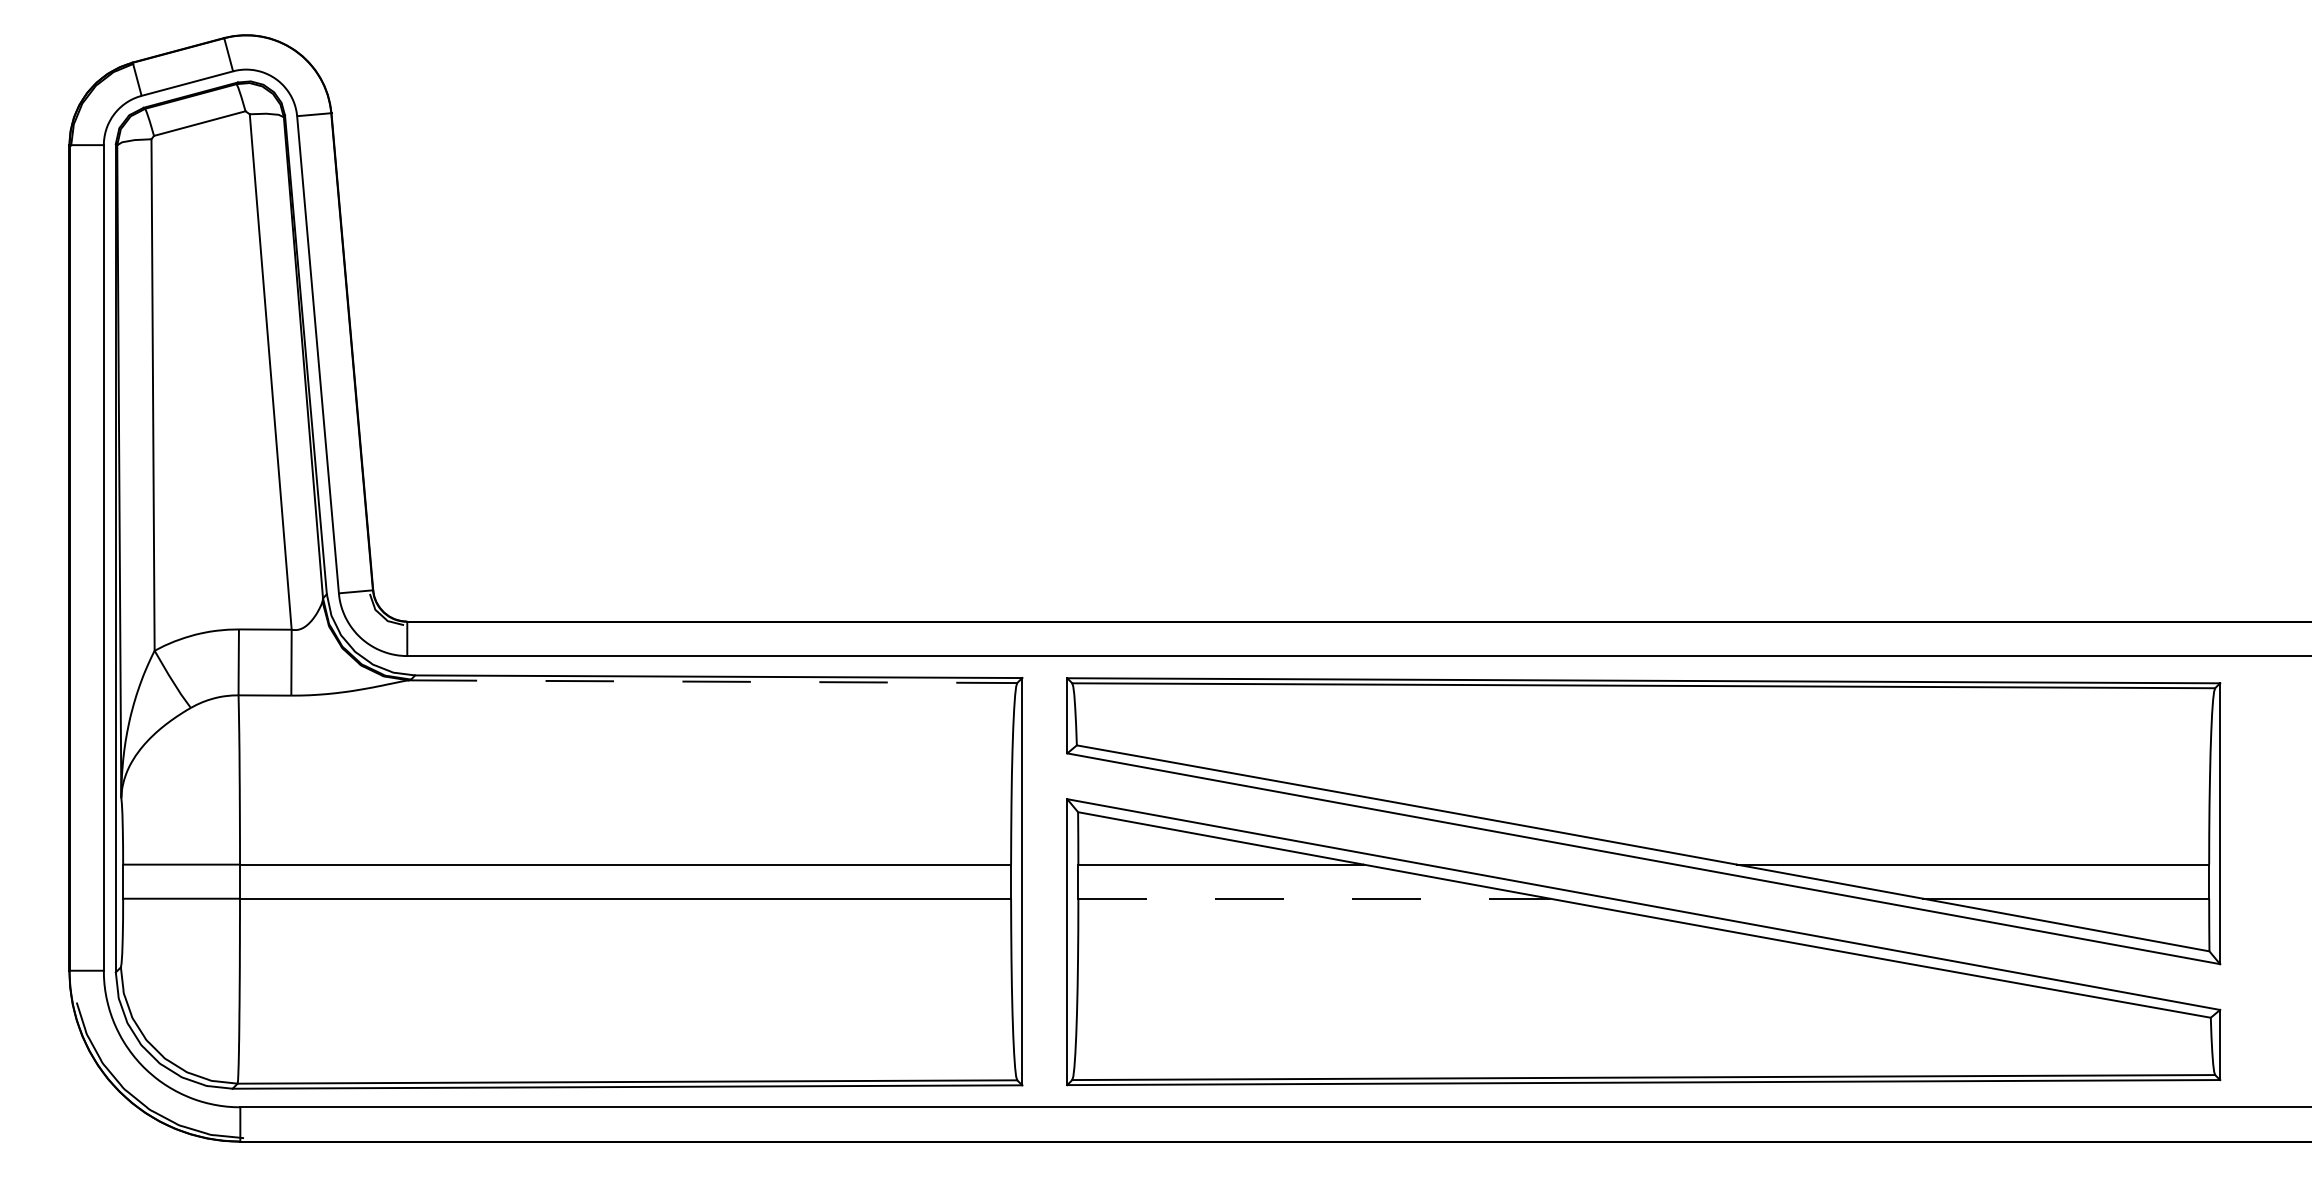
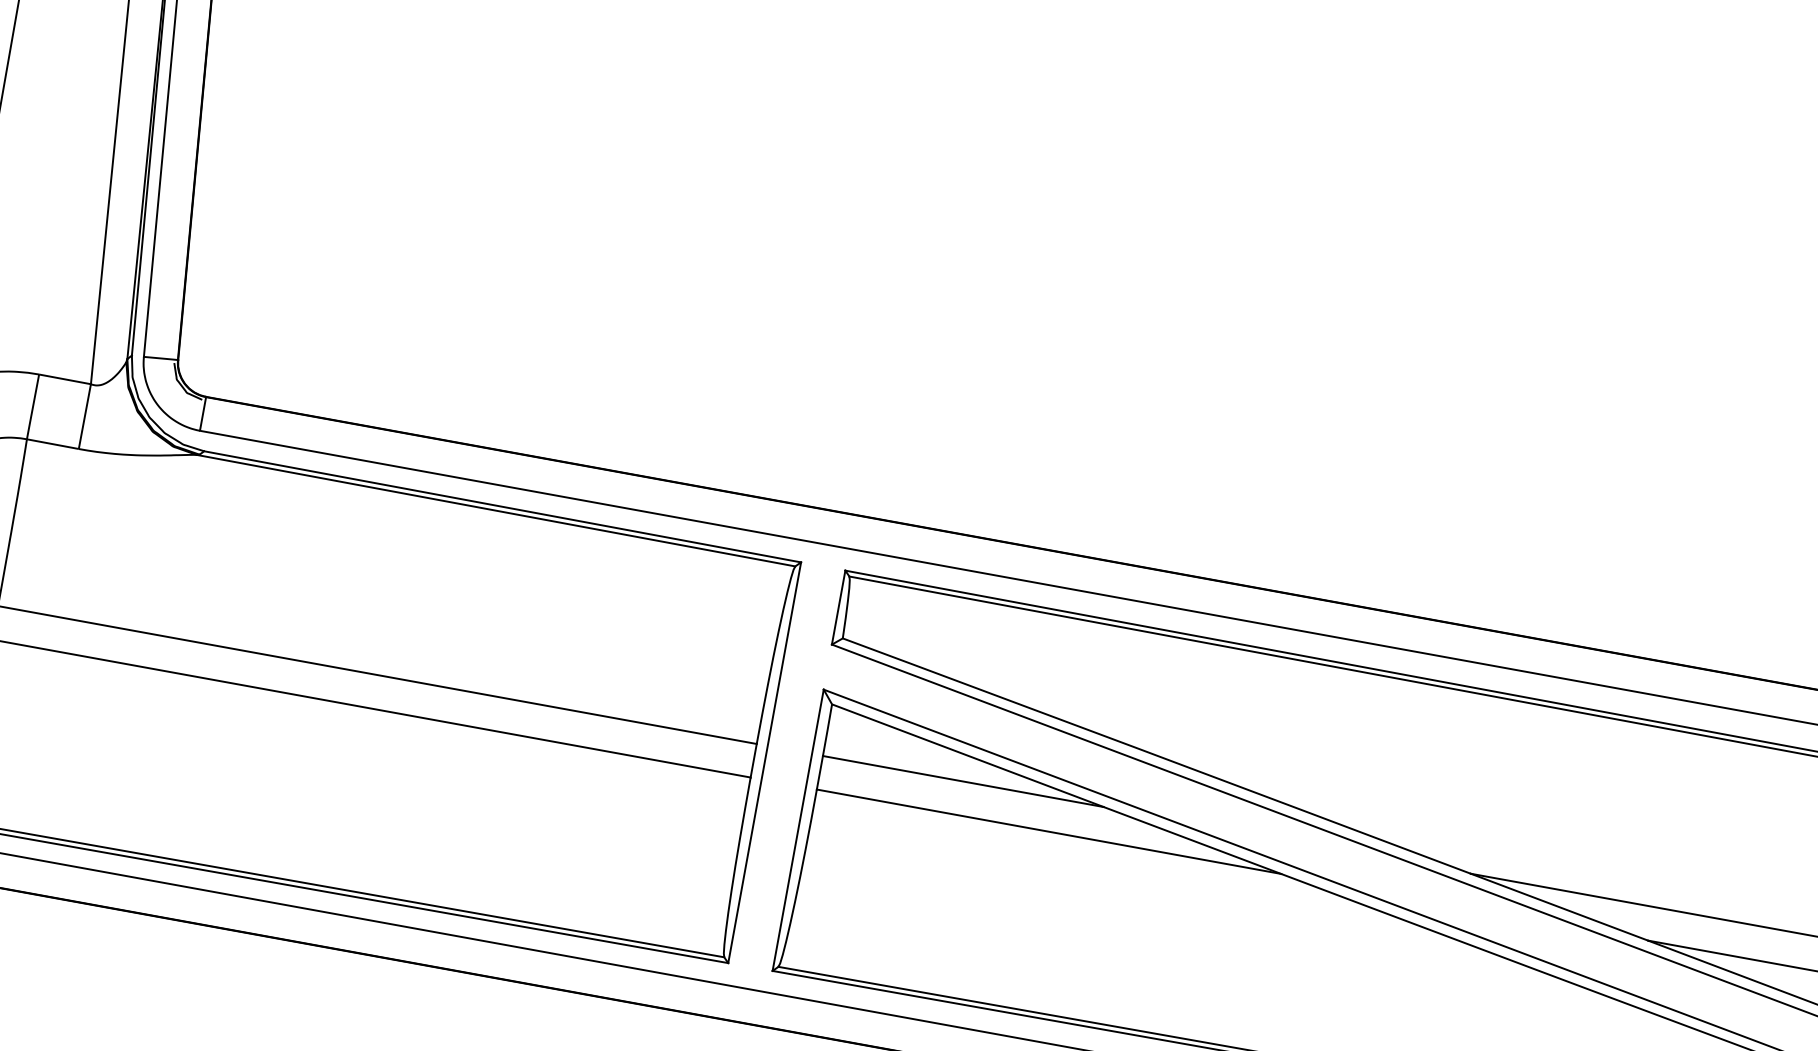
line: (713, 681) -> (496, 510), dashed -> solid
line: (1314, 898) -> (1049, 831), dashed -> solid

